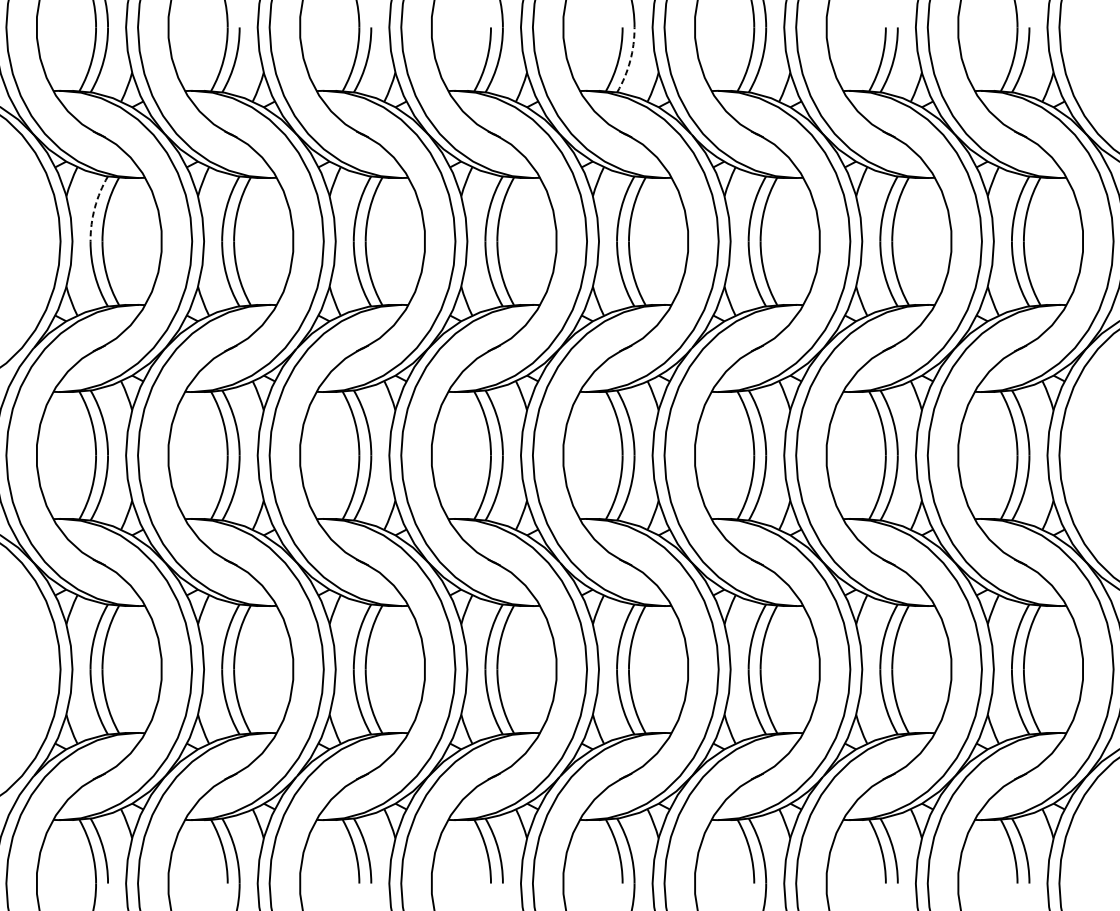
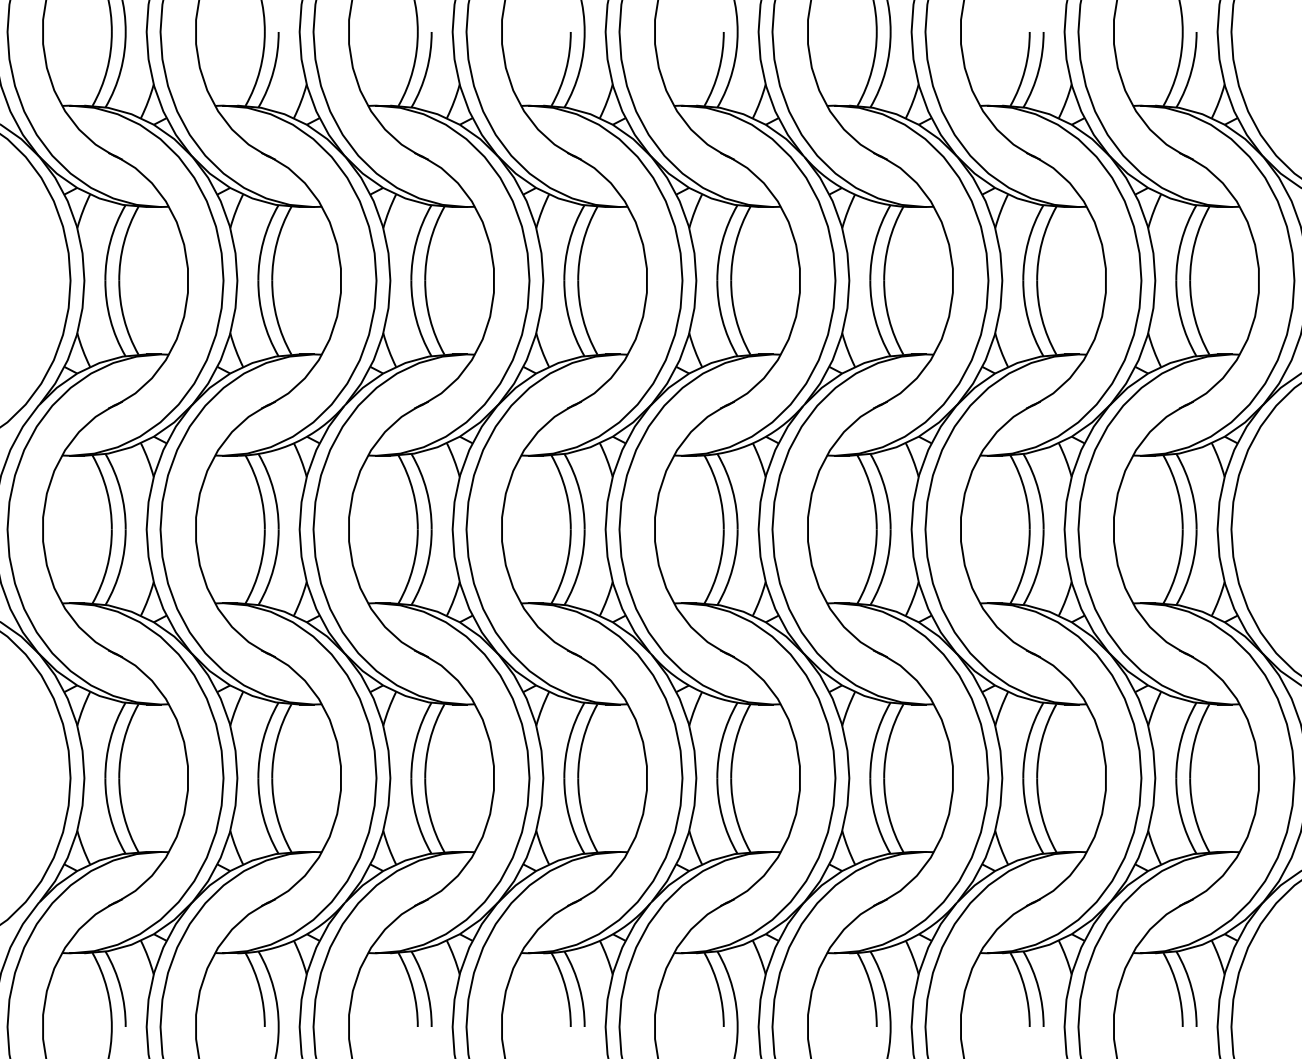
arc: (630, 61) -> (732, 71), dashed -> solid
arc: (94, 207) -> (110, 241), dashed -> solid

